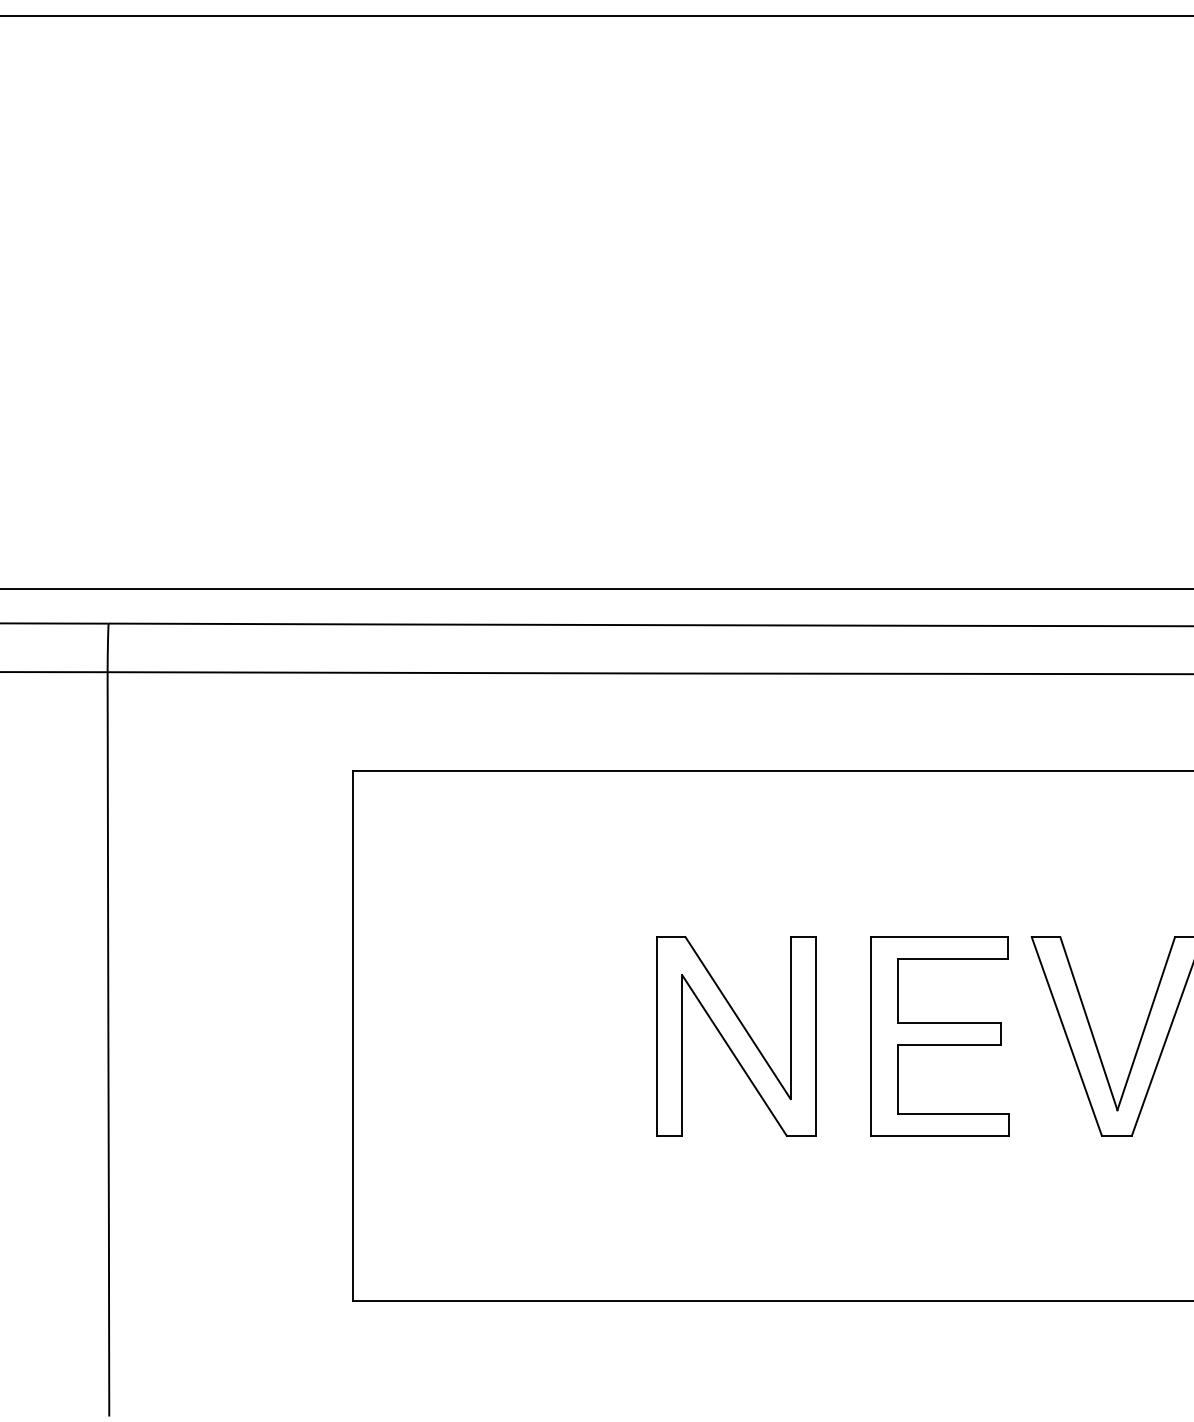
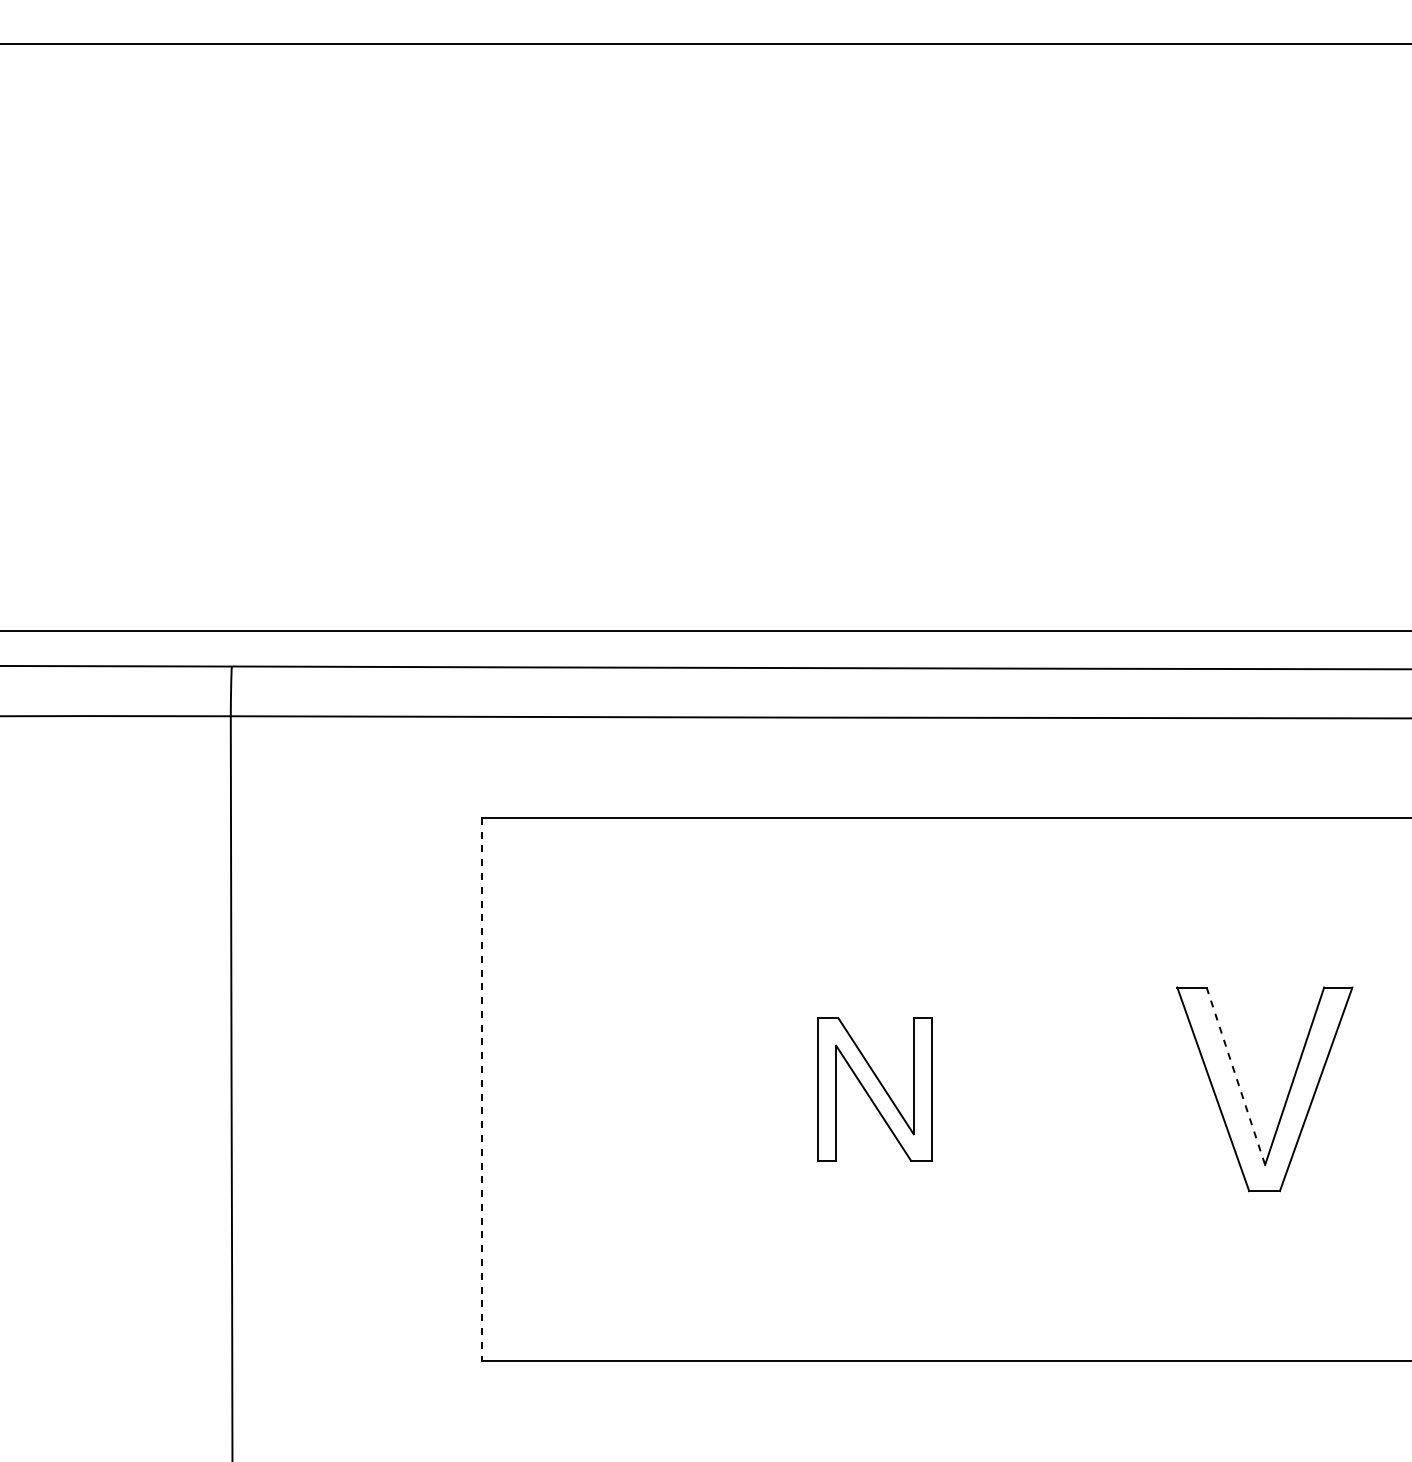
line: (1089, 1023) -> (1236, 1076), solid -> dashed
line: (353, 1036) -> (482, 1089), solid -> dashed
part: (736, 1036) -> (874, 1089), size x0.7
part: (940, 1036) -> (1083, 1089), removed

